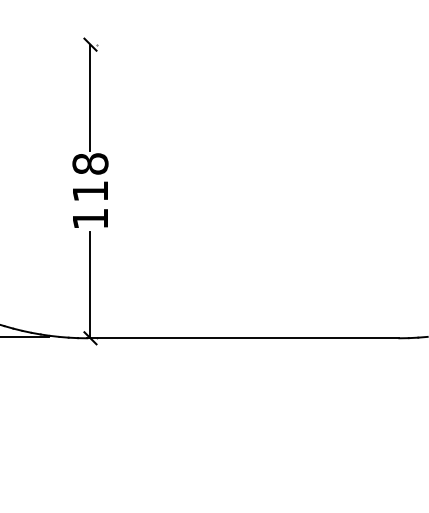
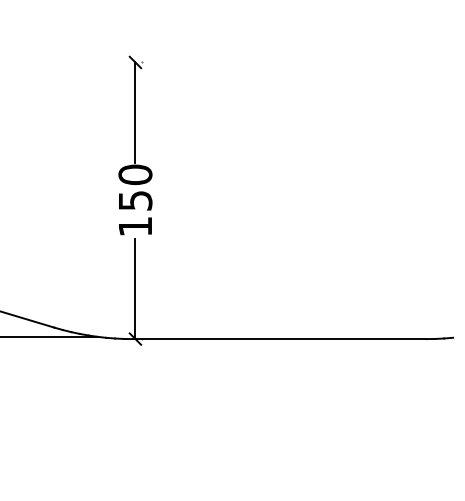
text: (90, 177) -> (135, 187), 118 -> 150

